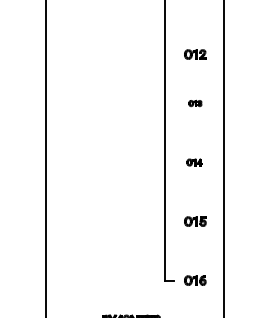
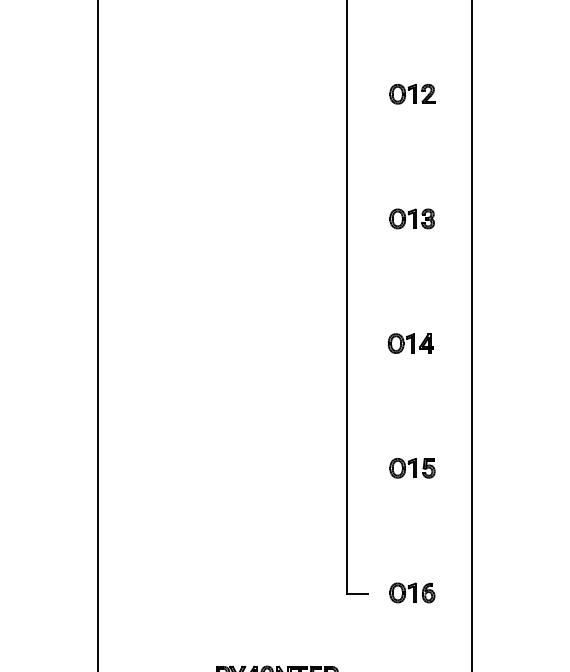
part: (195, 54) -> (412, 94), moved
part: (195, 103) -> (412, 218), size x1.67
part: (194, 162) -> (410, 343), size x1.43

